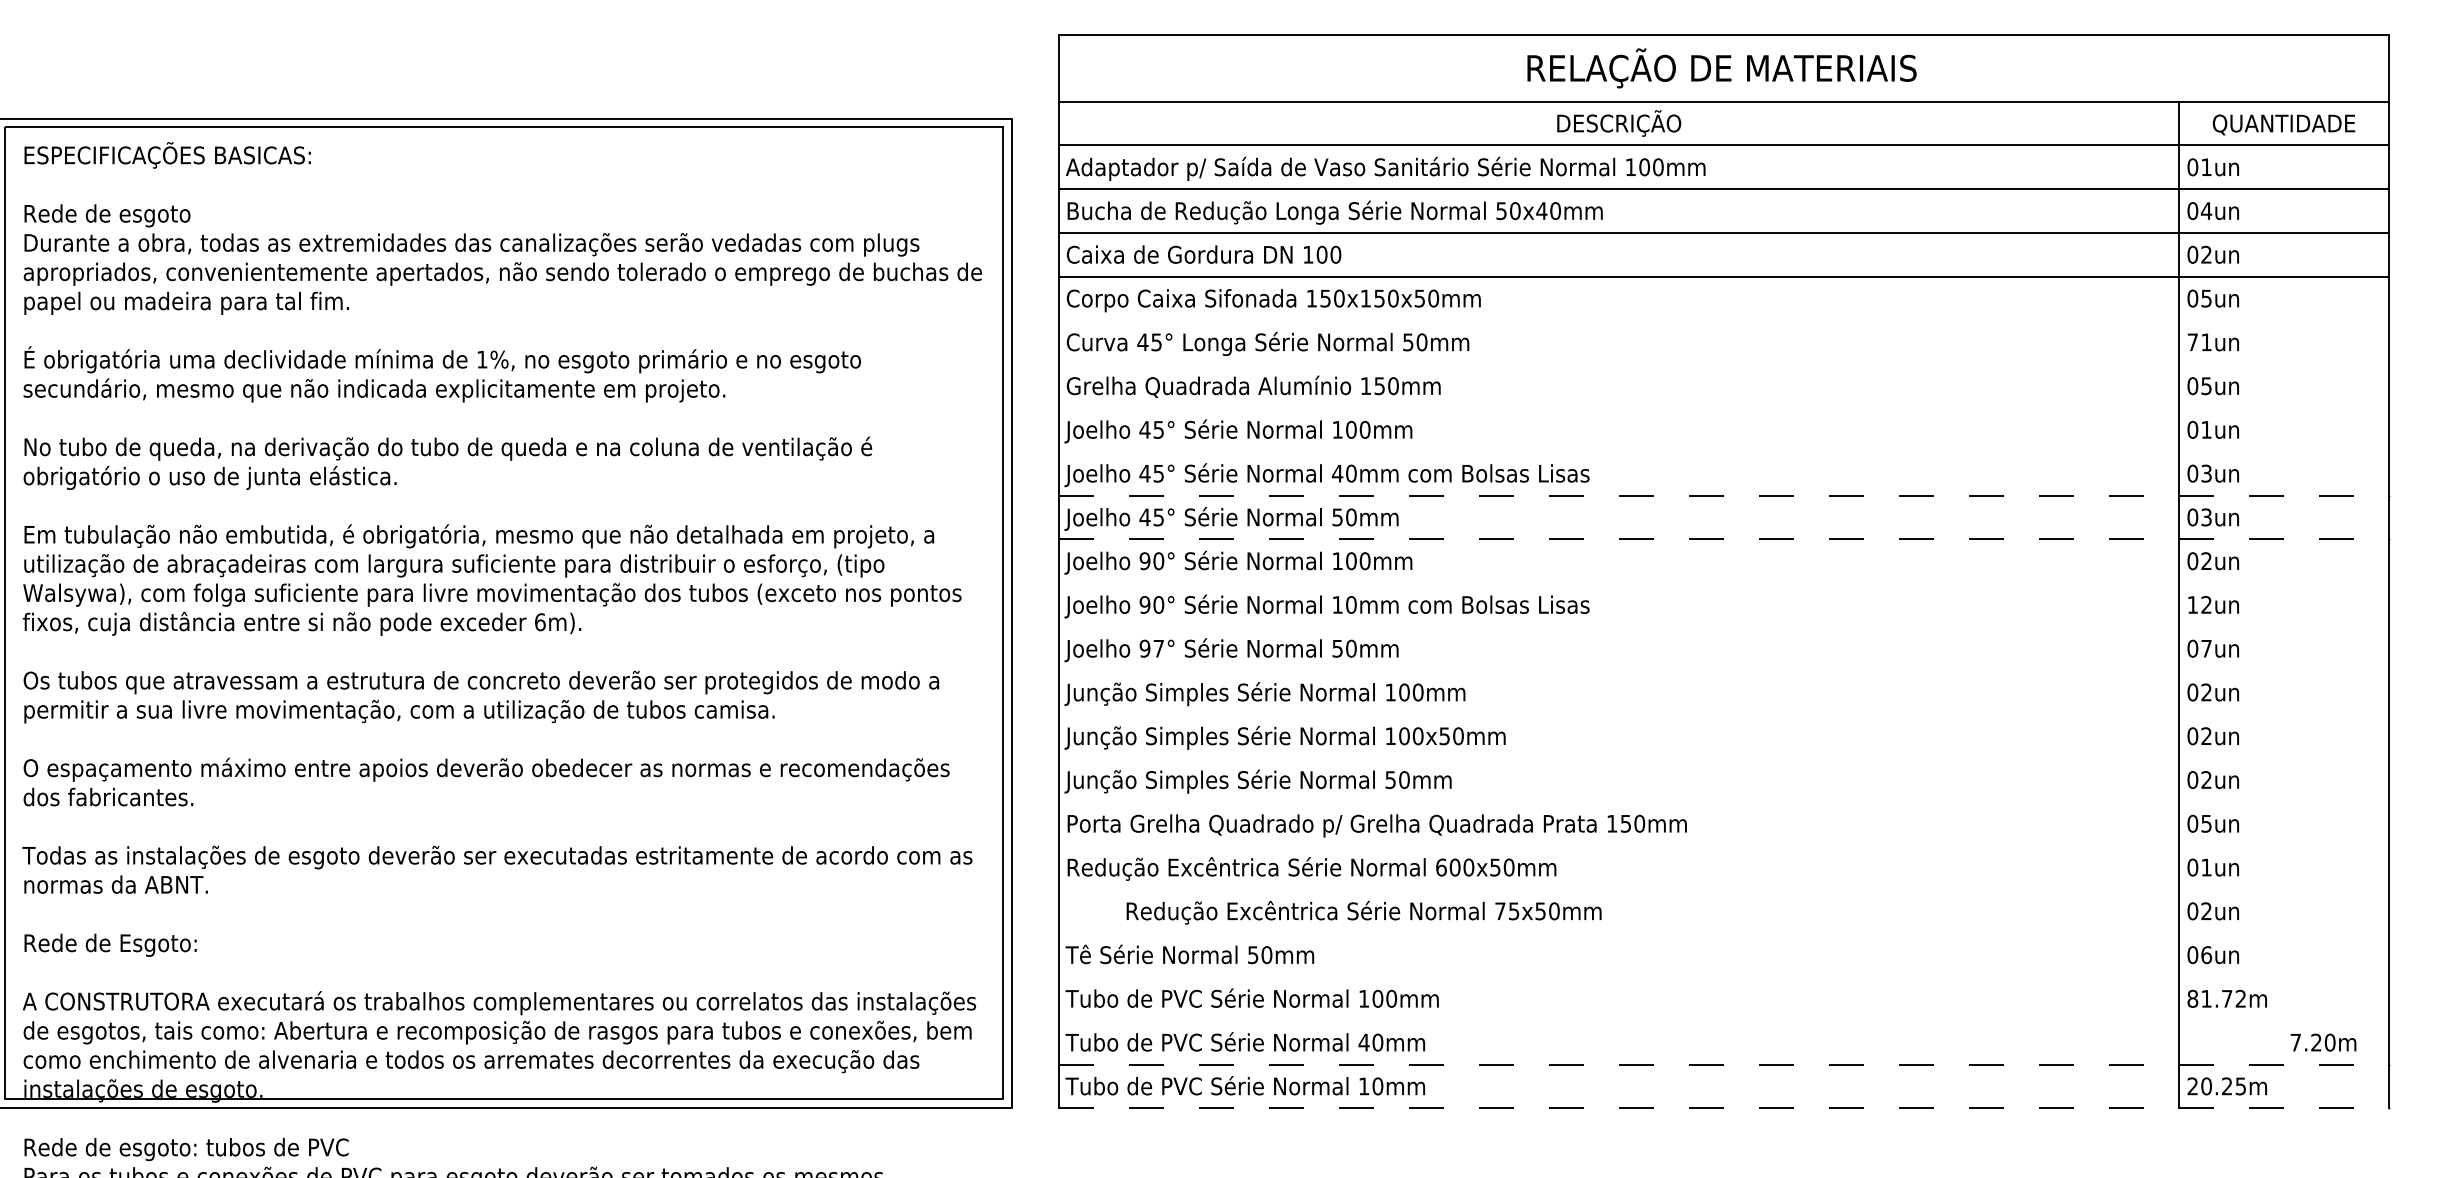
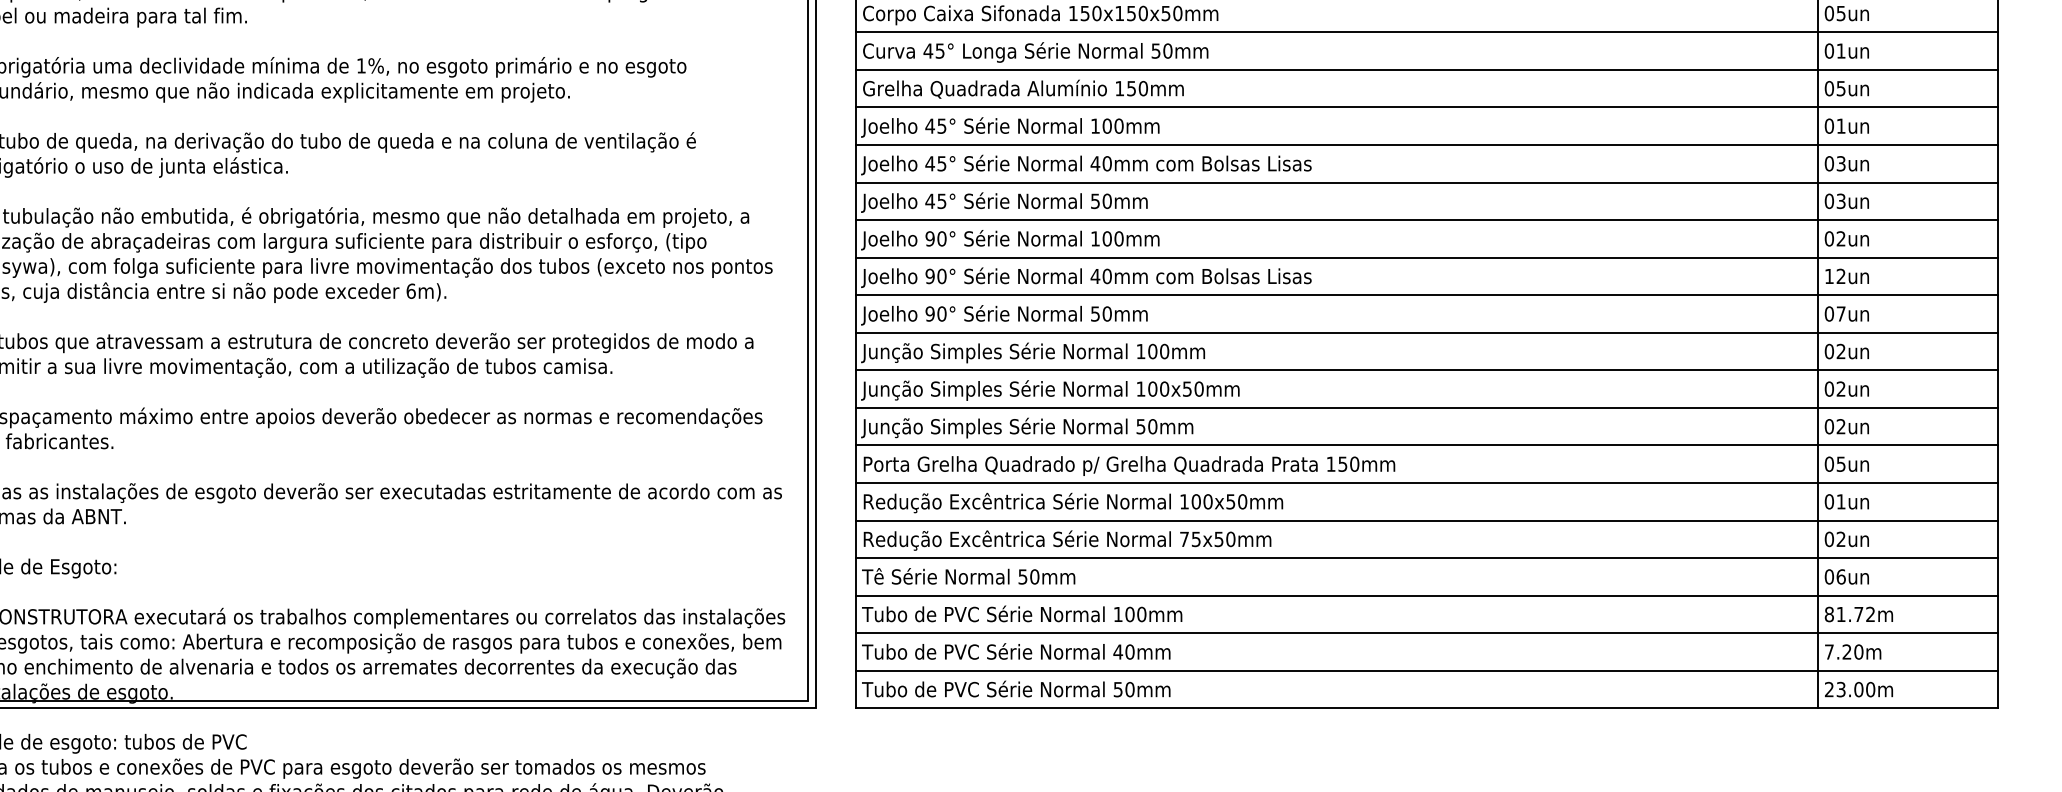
line: (1723, 320) -> (1426, 32), added
text: (2192, 342) -> (1829, 51), 71un -> 01un
line: (1723, 364) -> (1426, 70), added
line: (1723, 408) -> (1426, 107), added
line: (1723, 451) -> (1426, 144), added
line: (1724, 495) -> (1427, 182), dashed -> solid
line: (1724, 539) -> (1427, 220), dashed -> solid
line: (1723, 583) -> (1426, 258), added
text: (1337, 604) -> (1095, 276), 10mm -> 40mm
line: (1723, 626) -> (1426, 294), added
text: (1158, 648) -> (941, 313), 97° -> 90°
line: (1723, 670) -> (1426, 332), added
line: (1723, 714) -> (1426, 370), added
line: (1723, 758) -> (1426, 408), added
line: (1723, 801) -> (1426, 445), added
line: (1723, 845) -> (1426, 482), added
text: (1441, 867) -> (1184, 501), 600x50mm -> 100x50mm
line: (1723, 889) -> (1426, 520), added
text: (1363, 912) -> (1067, 540), moved
line: (1723, 933) -> (1426, 558), added
line: (1723, 977) -> (1426, 596), added
line: (1723, 1020) -> (1426, 633), added
text: (2323, 1042) -> (1853, 651), moved
line: (1724, 1064) -> (1427, 670), dashed -> solid
text: (1364, 1086) -> (1118, 689), 10mm -> 50mm
text: (2223, 1086) -> (1855, 689), 20.25m -> 23.00m
line: (1724, 1108) -> (1427, 708), dashed -> solid

